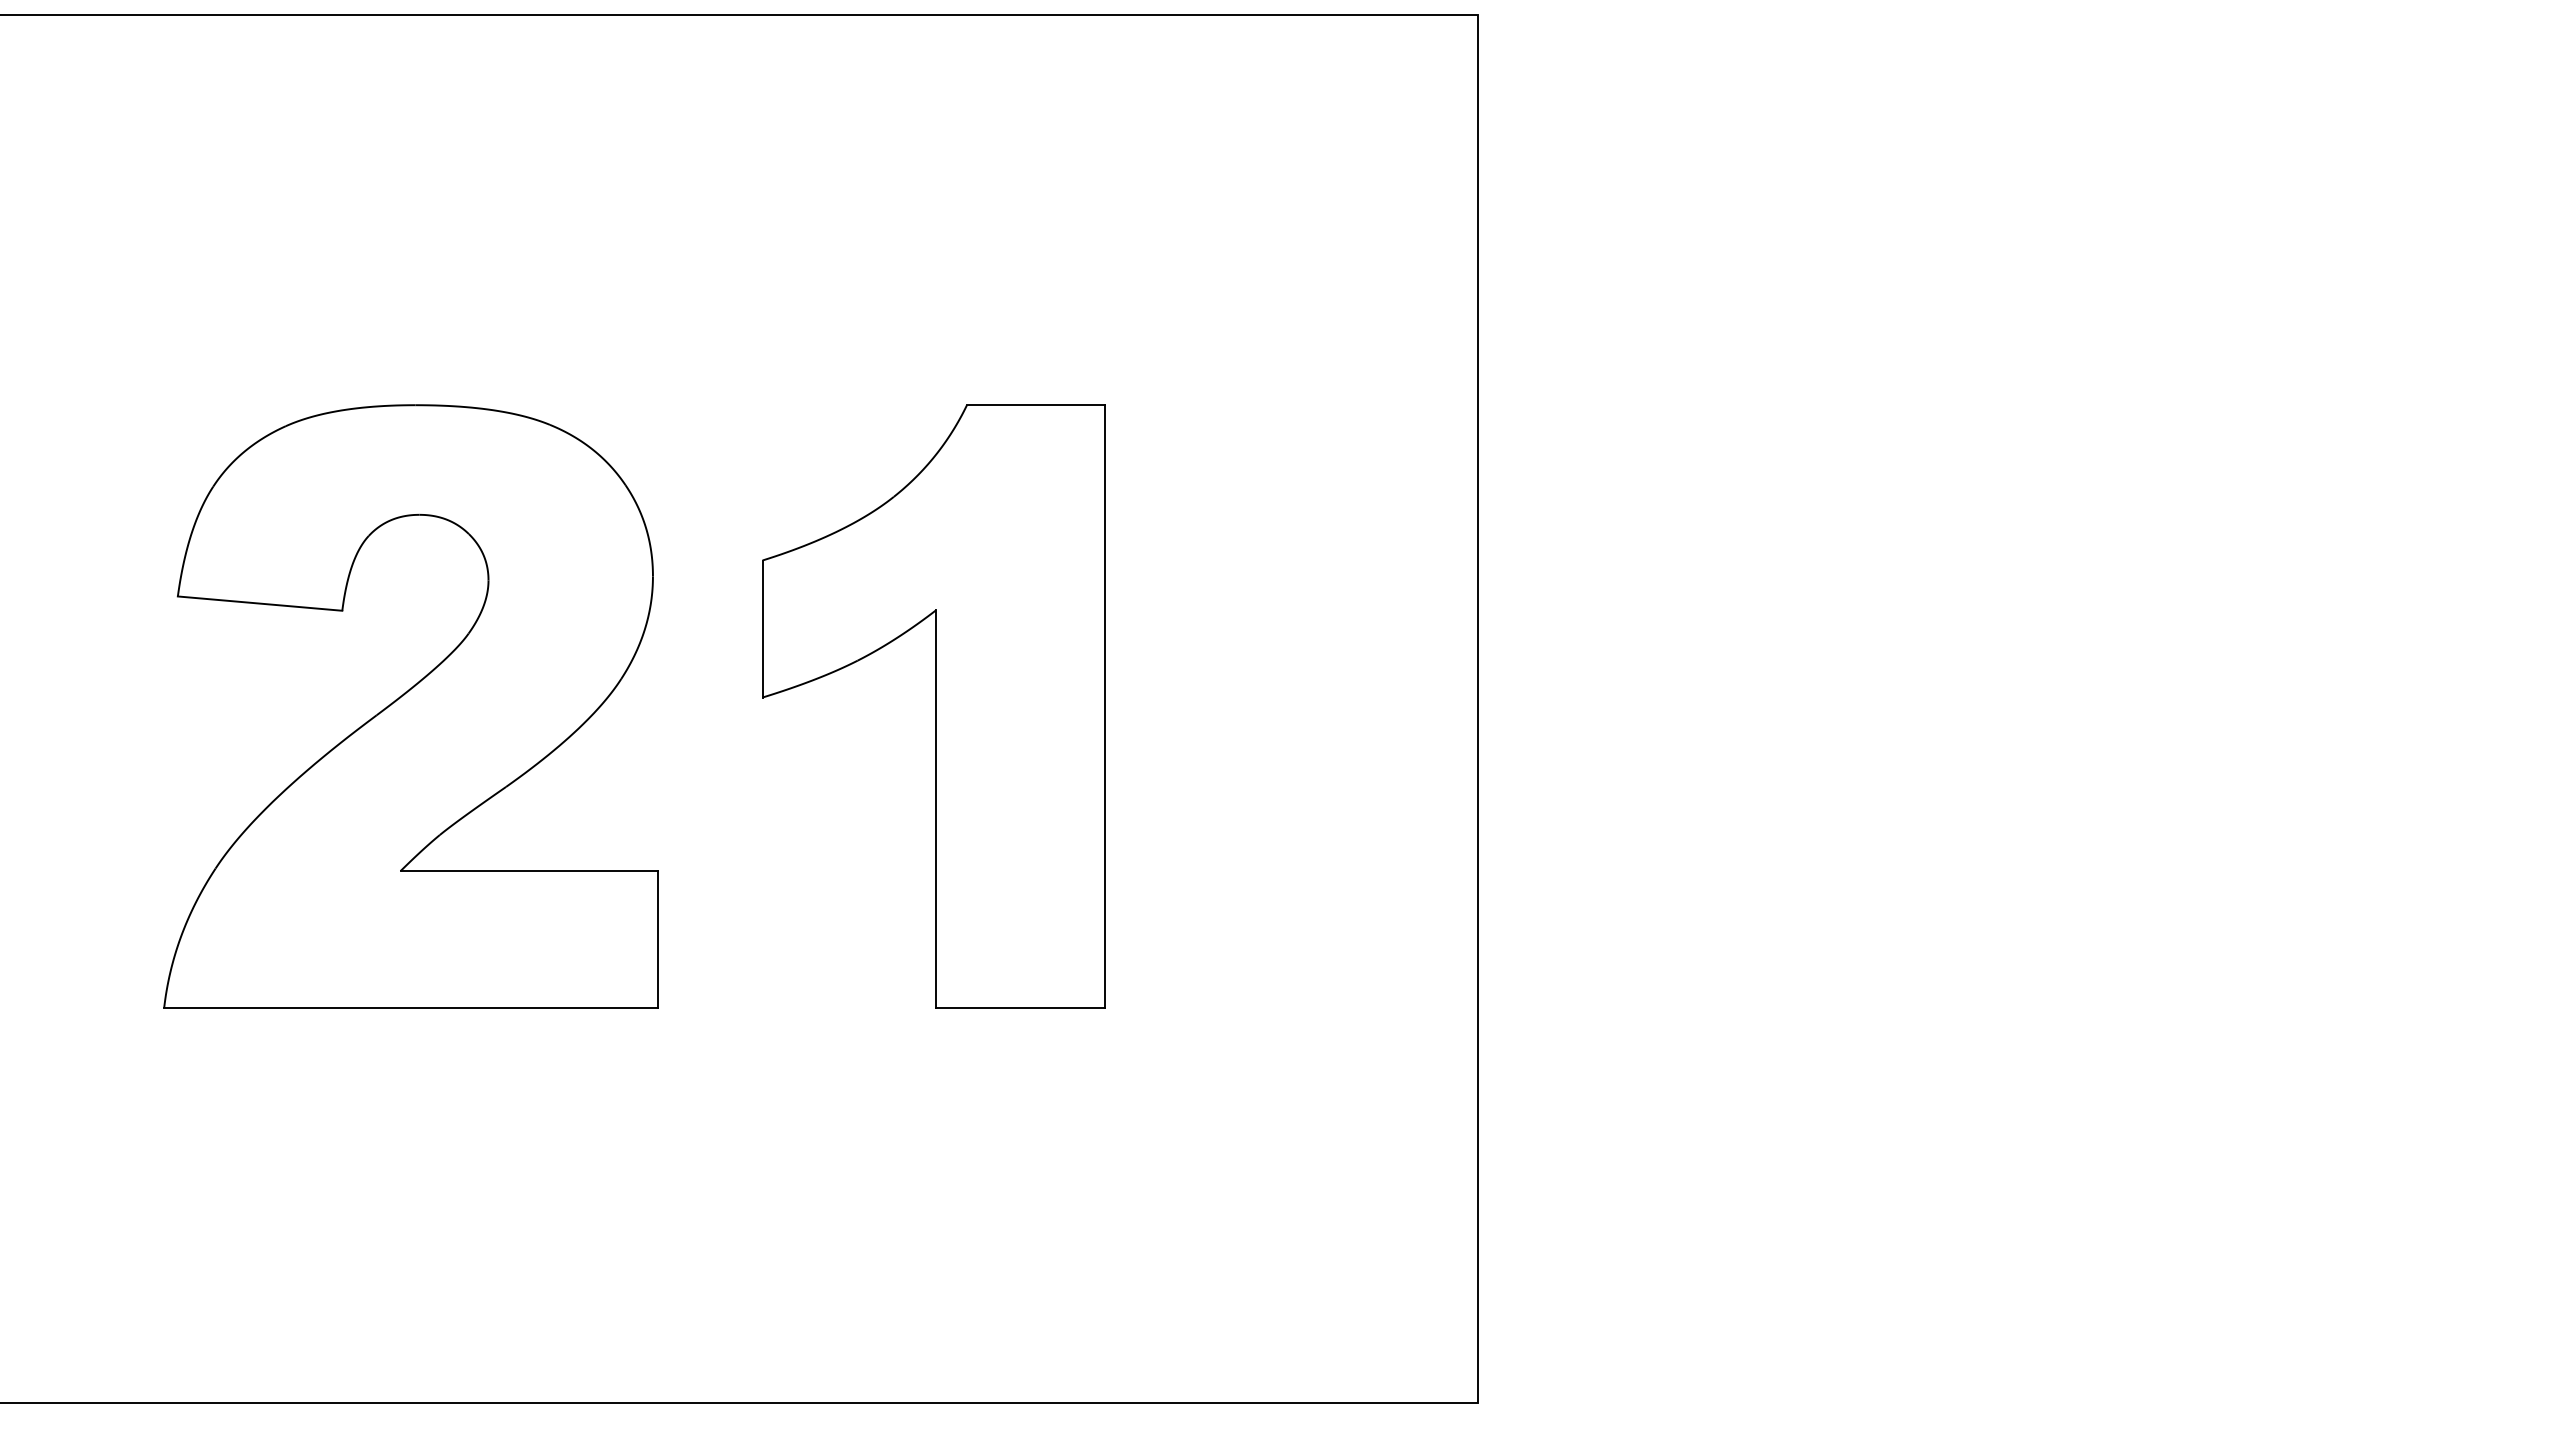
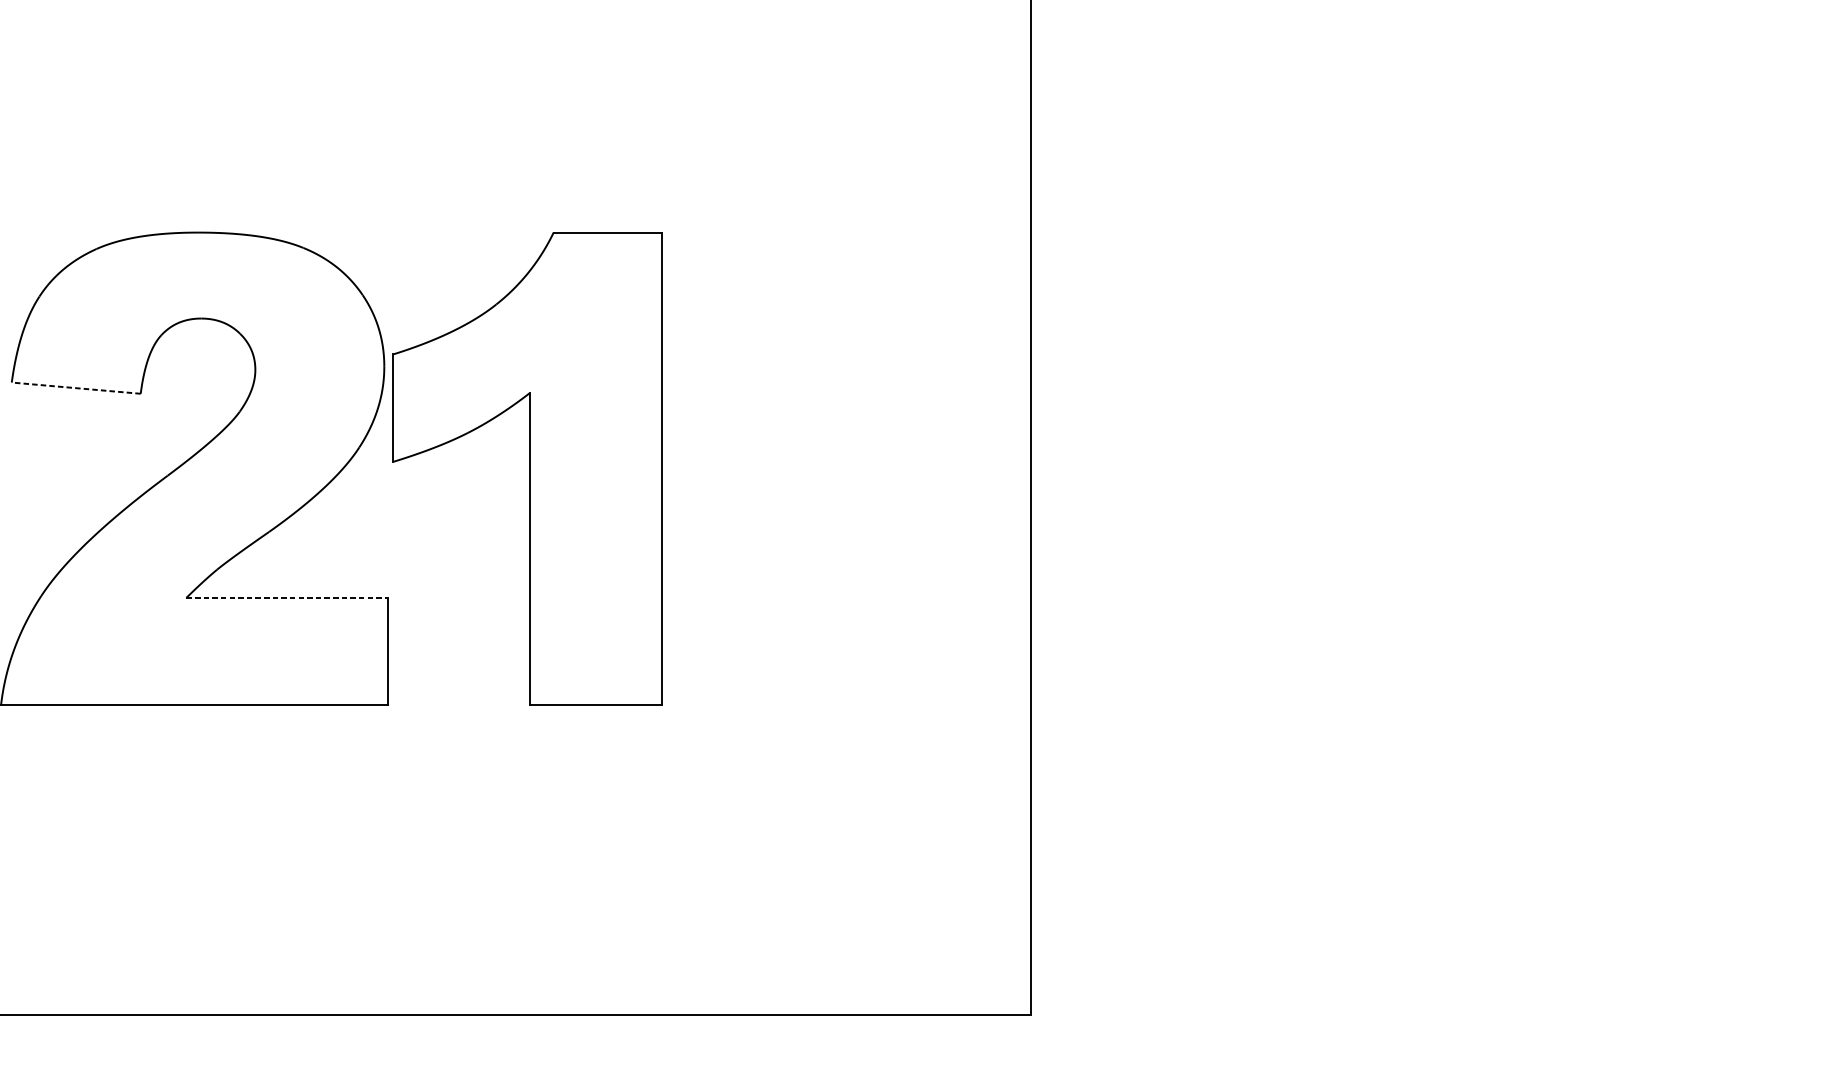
line: (260, 603) -> (76, 388), solid -> dashed
part: (933, 706) -> (527, 468), moved
line: (529, 871) -> (287, 598), solid -> dashed

